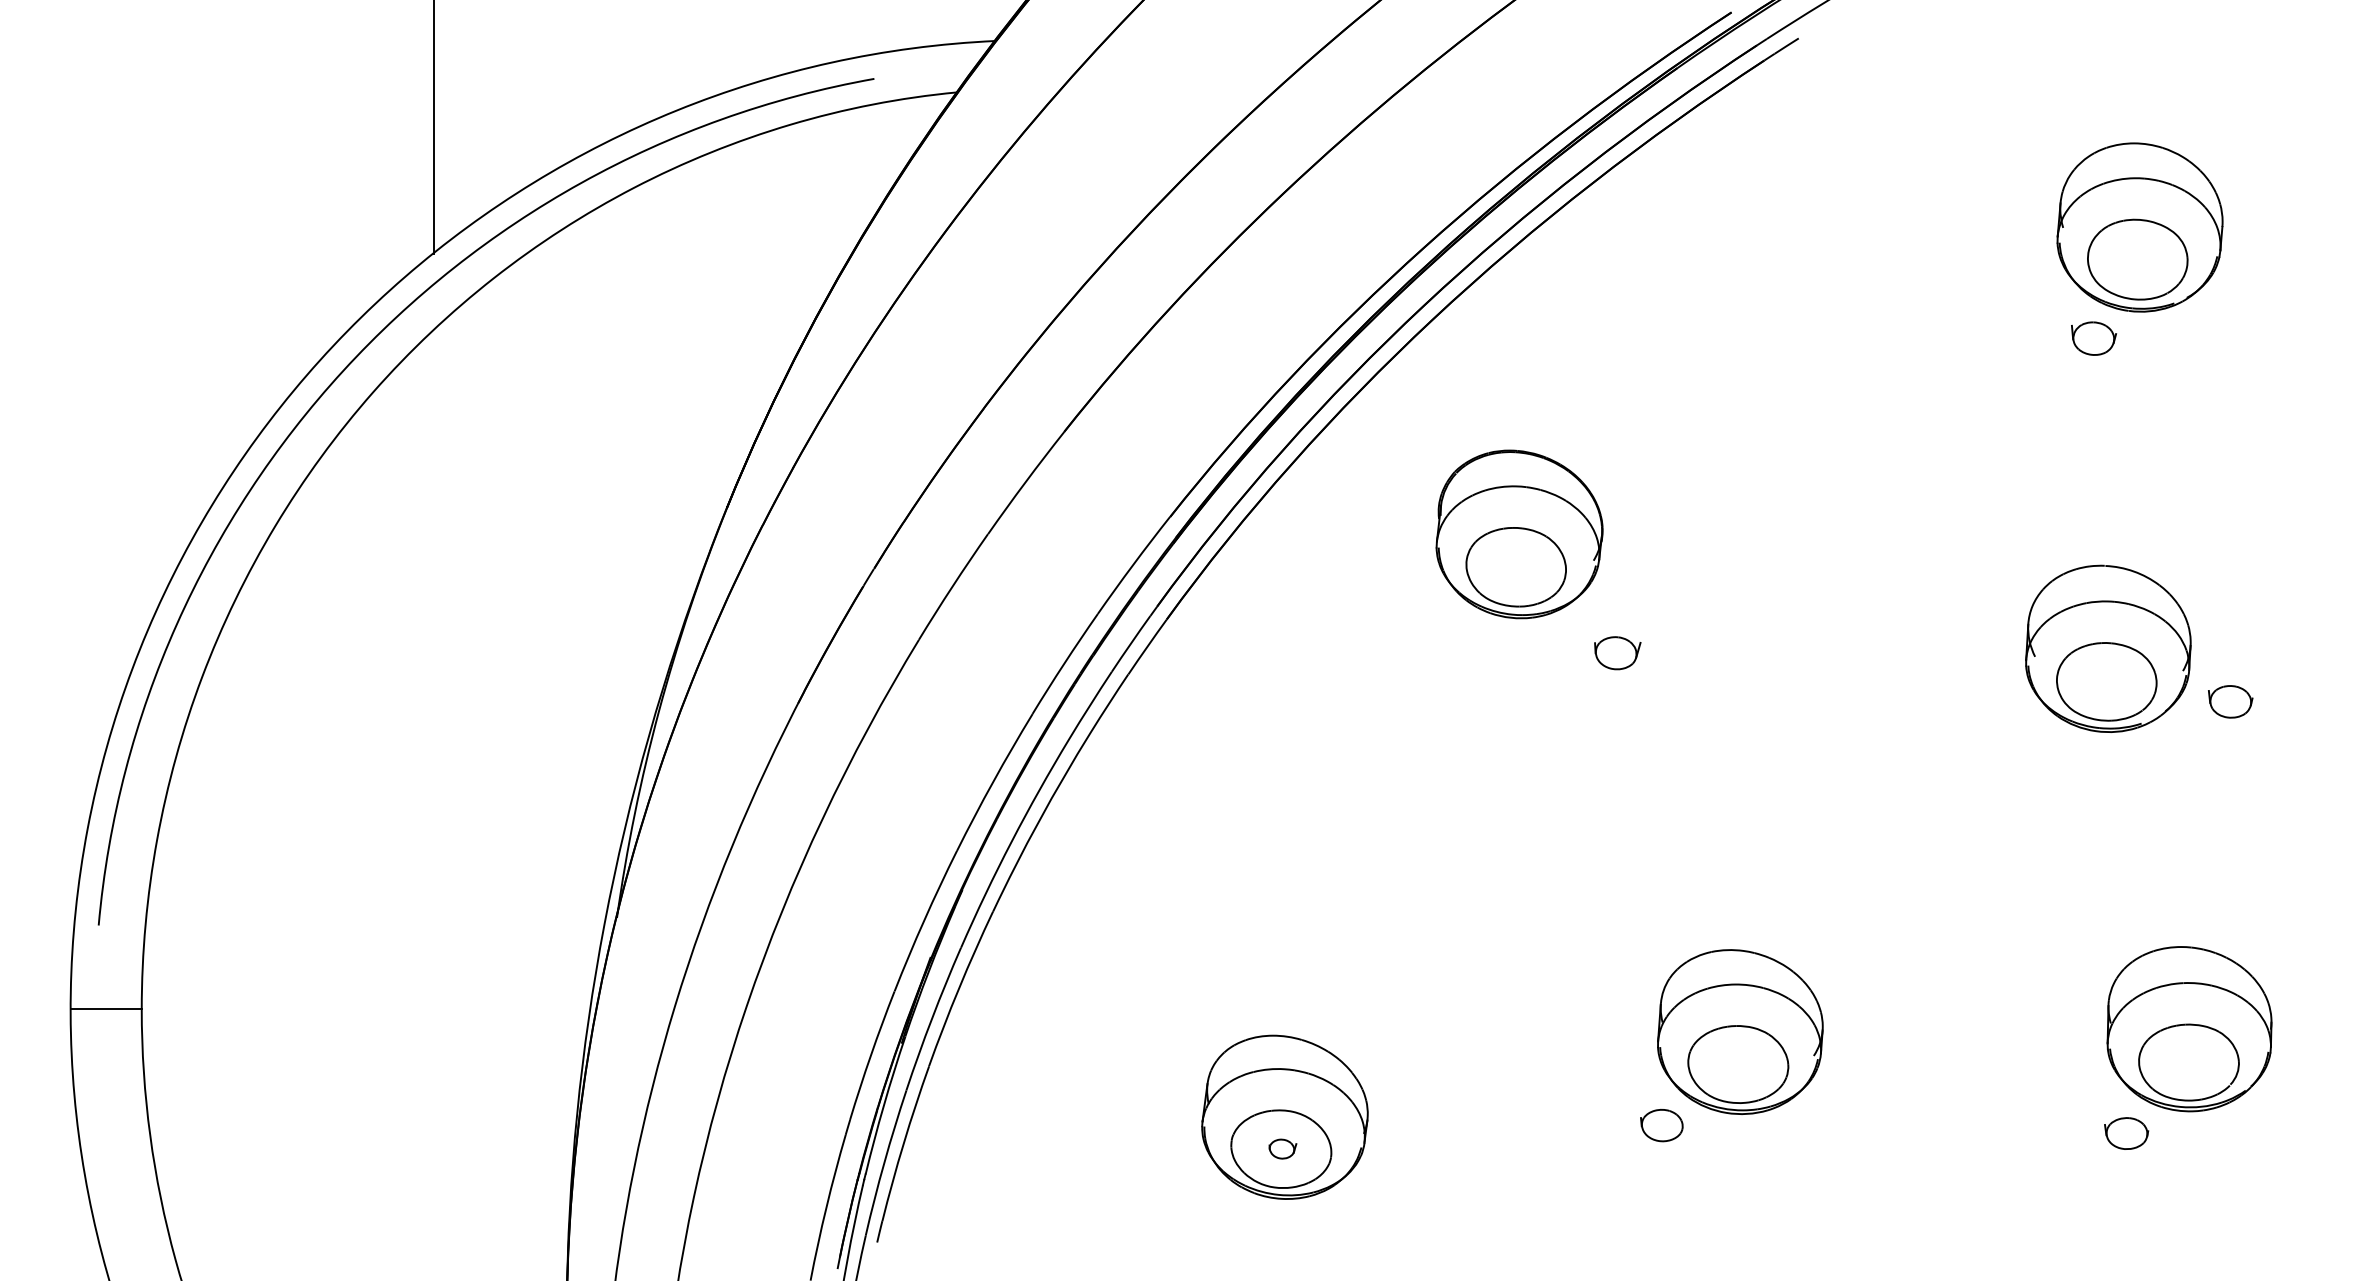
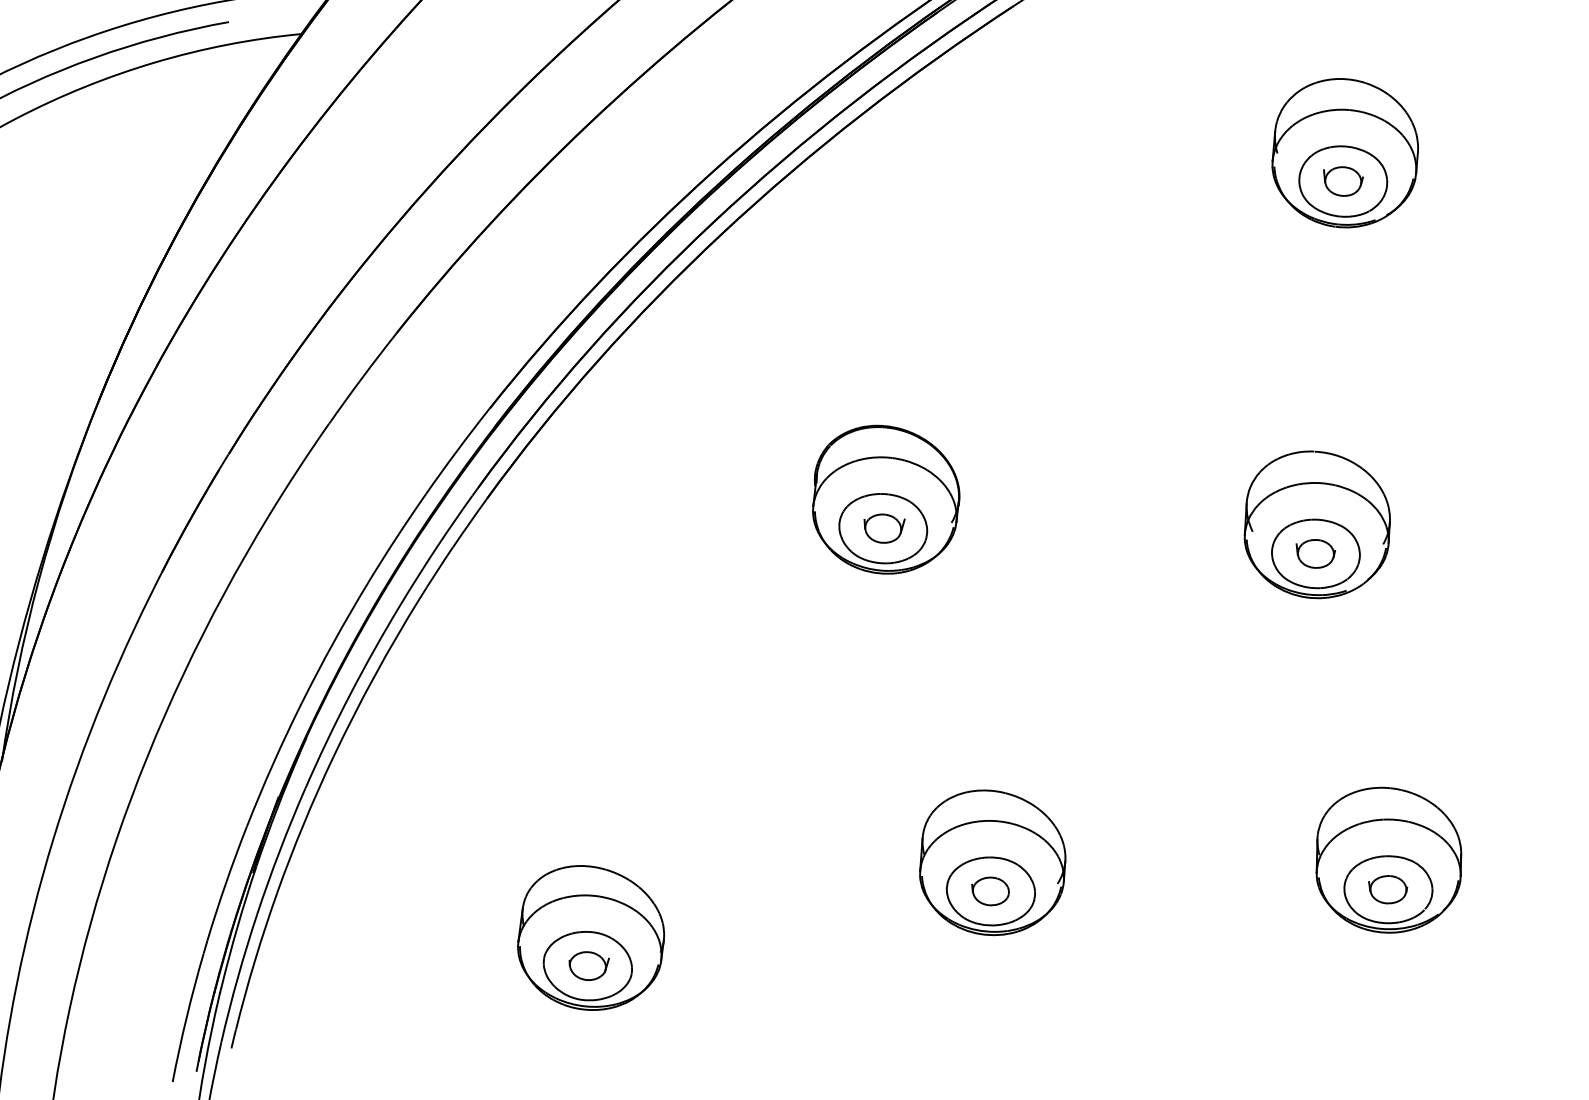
part: (2094, 338) -> (1343, 181), moved
part: (1519, 534) -> (886, 499), moved
part: (2230, 701) -> (1315, 553), moved
part: (1661, 1125) -> (990, 891), moved
part: (2126, 1133) -> (1388, 889), moved
part: (1282, 1148) -> (588, 965), size x1.67

